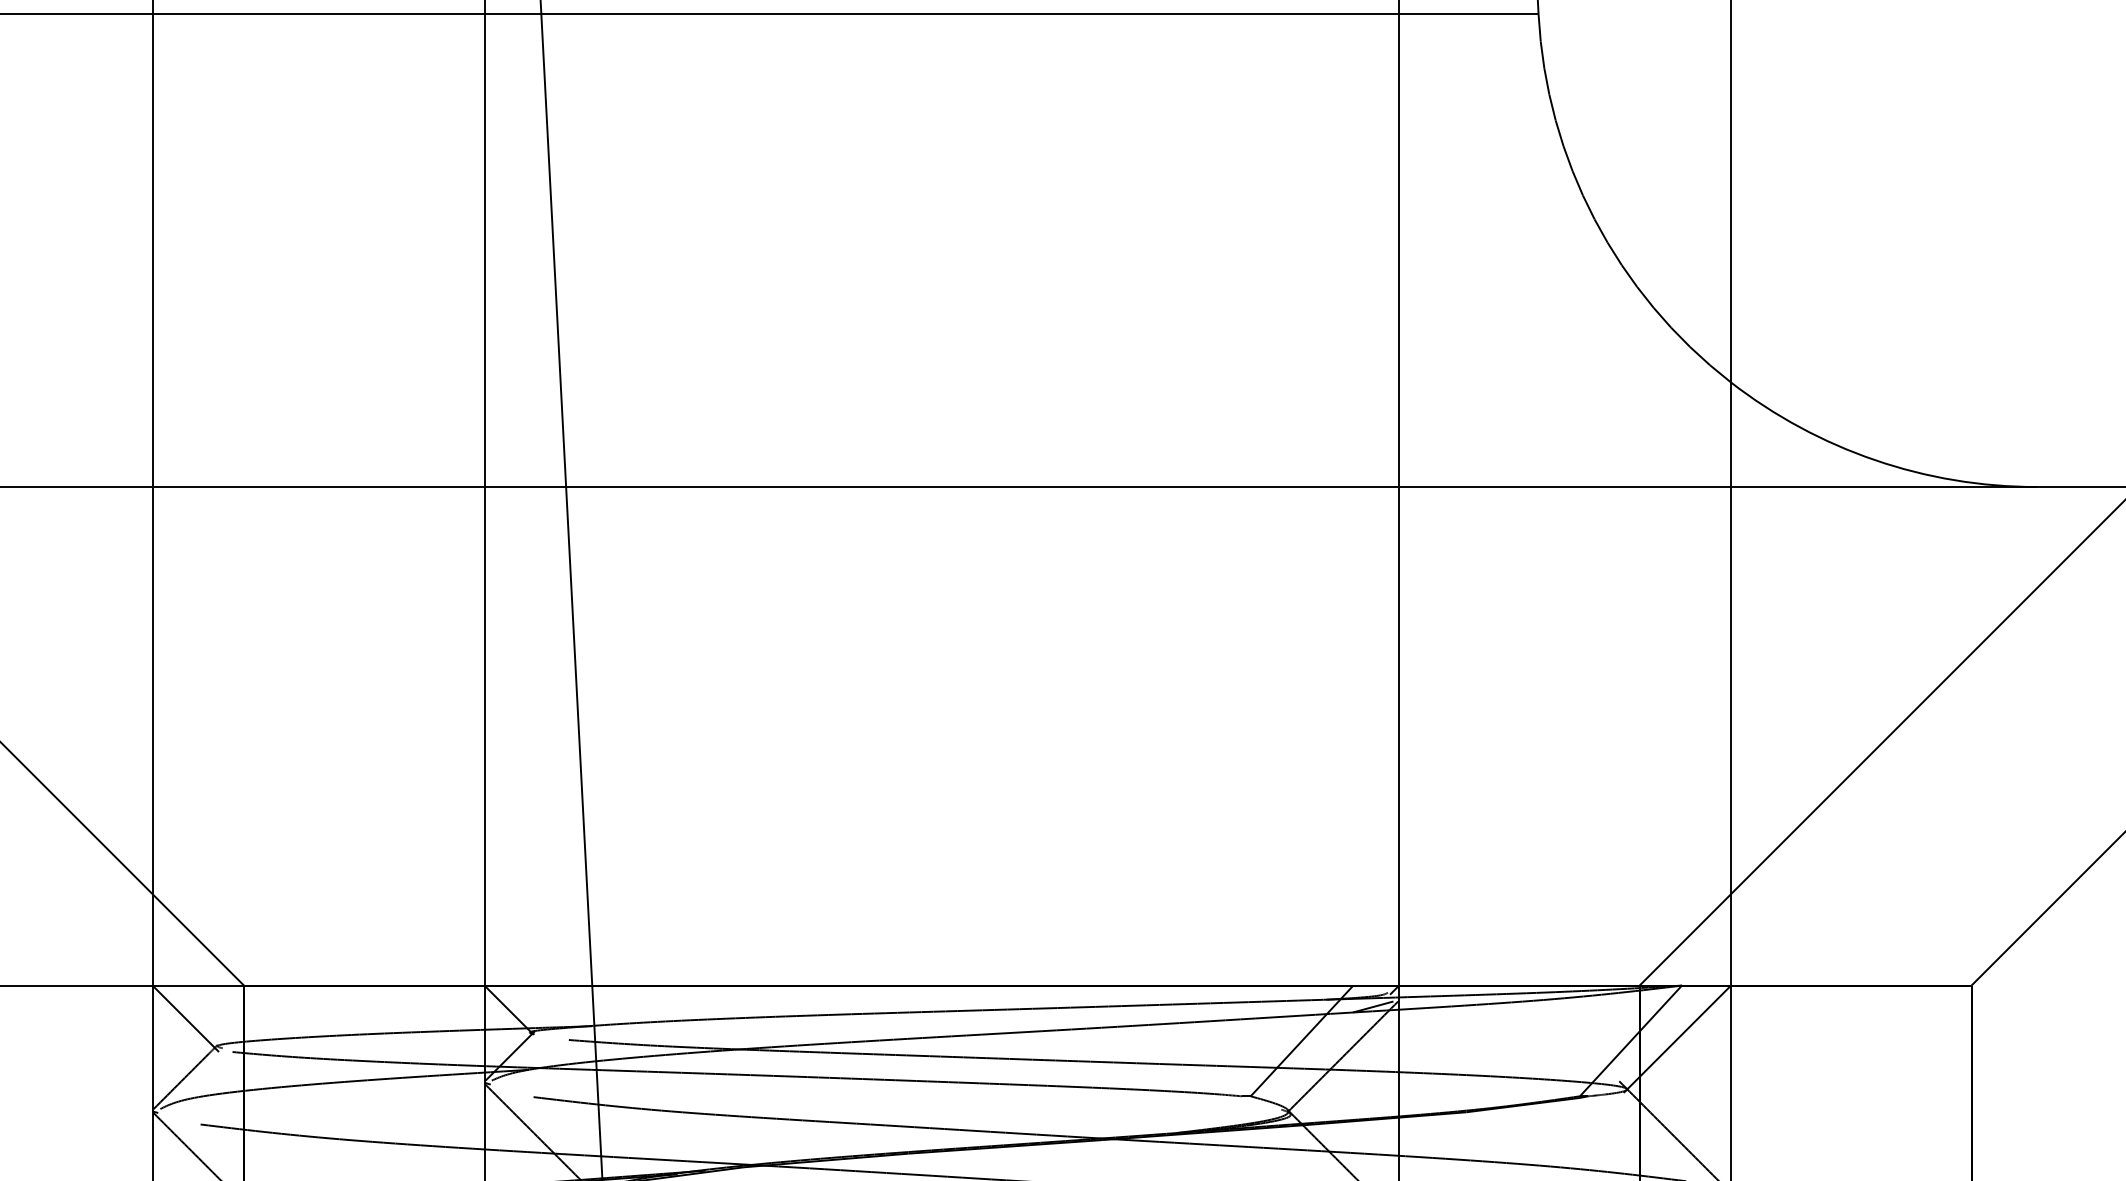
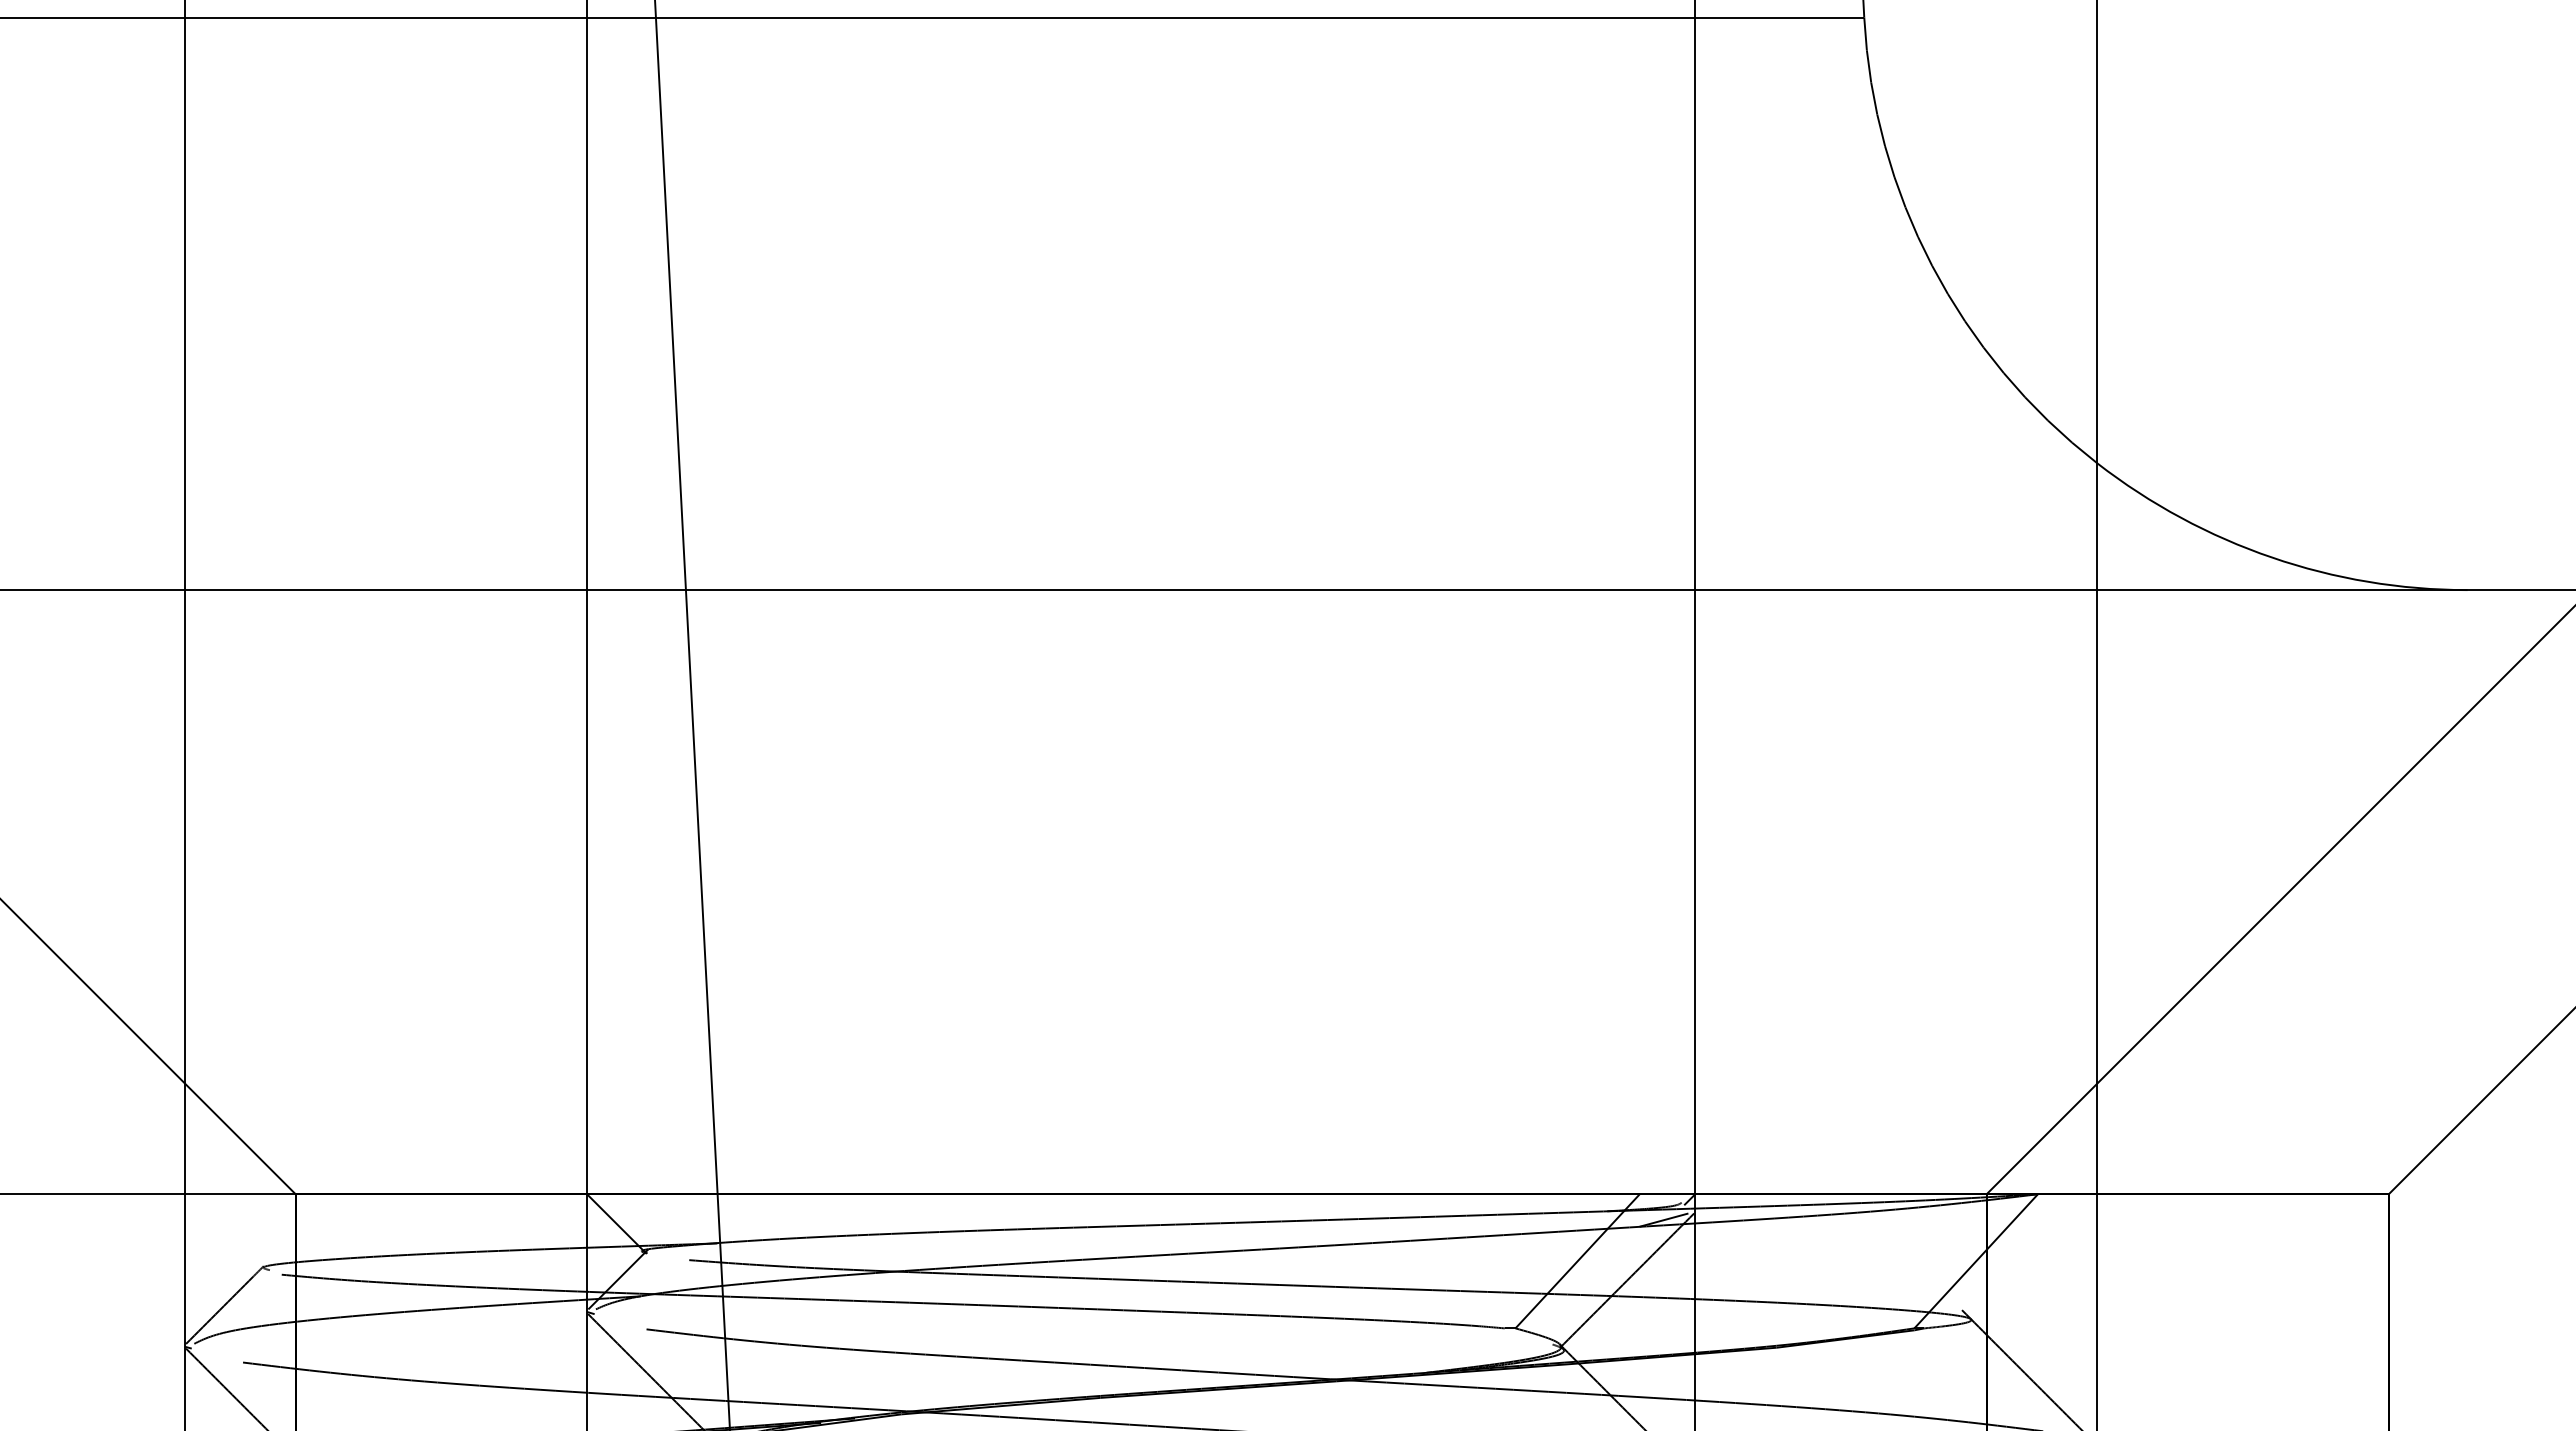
line: (185, 1018) -> (224, 1234), removed
line: (1677, 1039) -> (2032, 1259), removed

